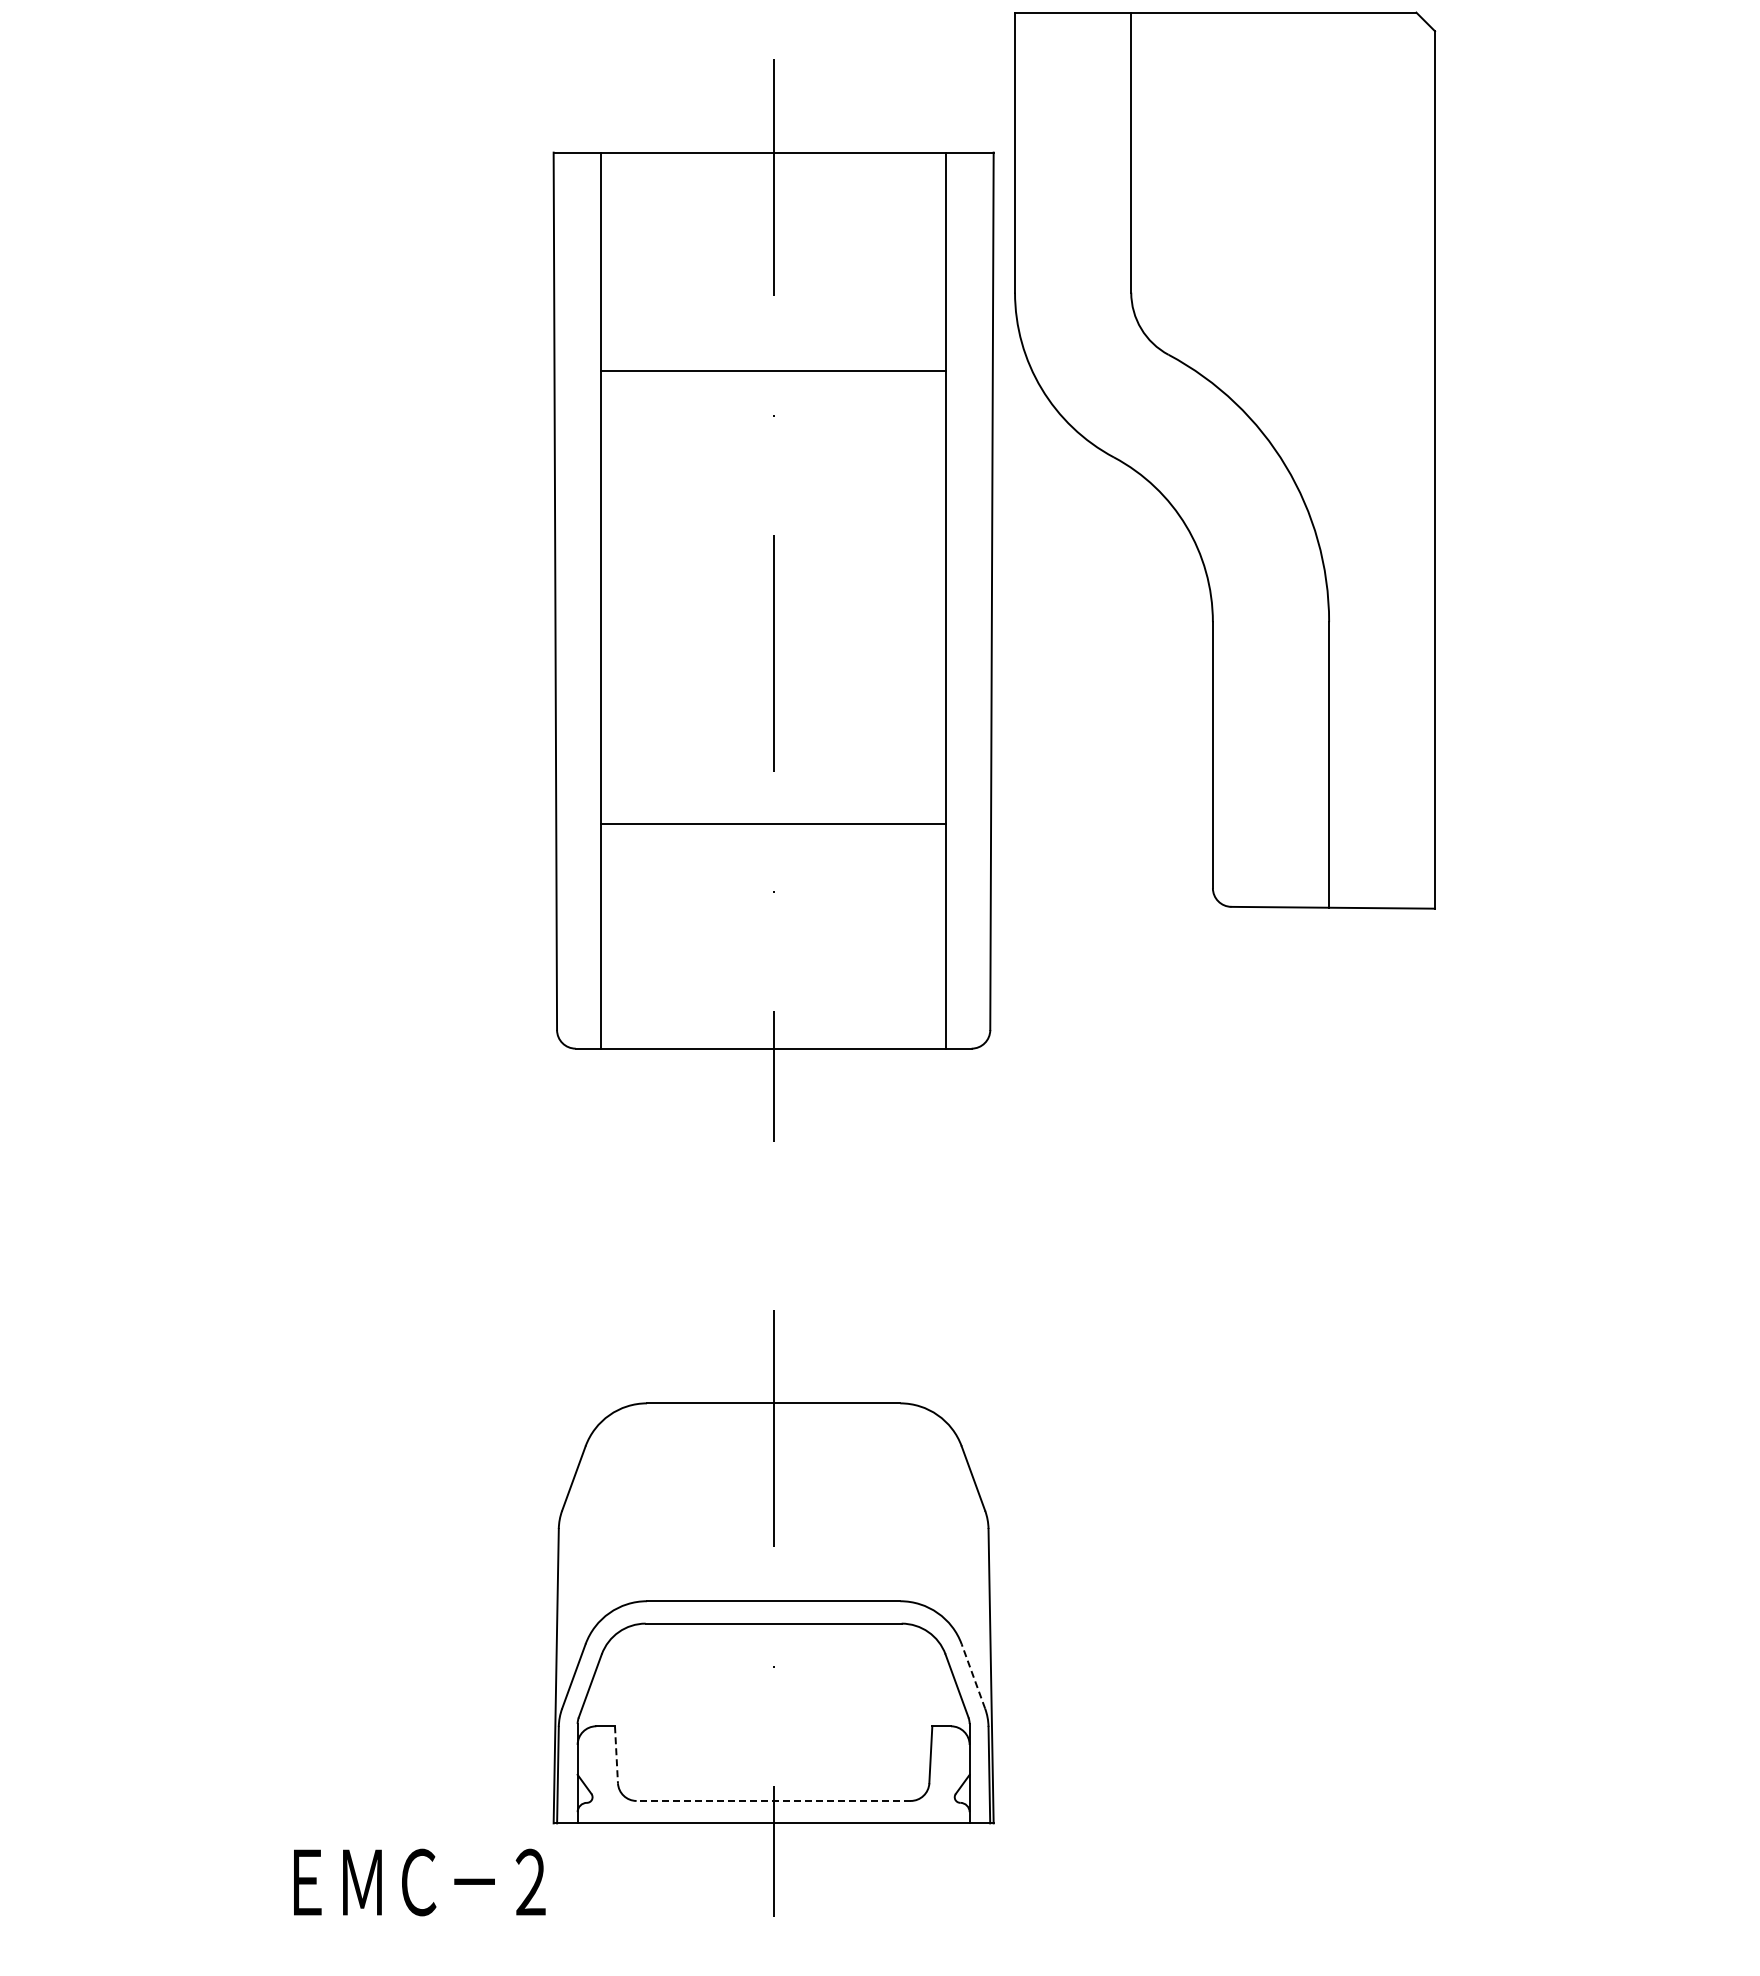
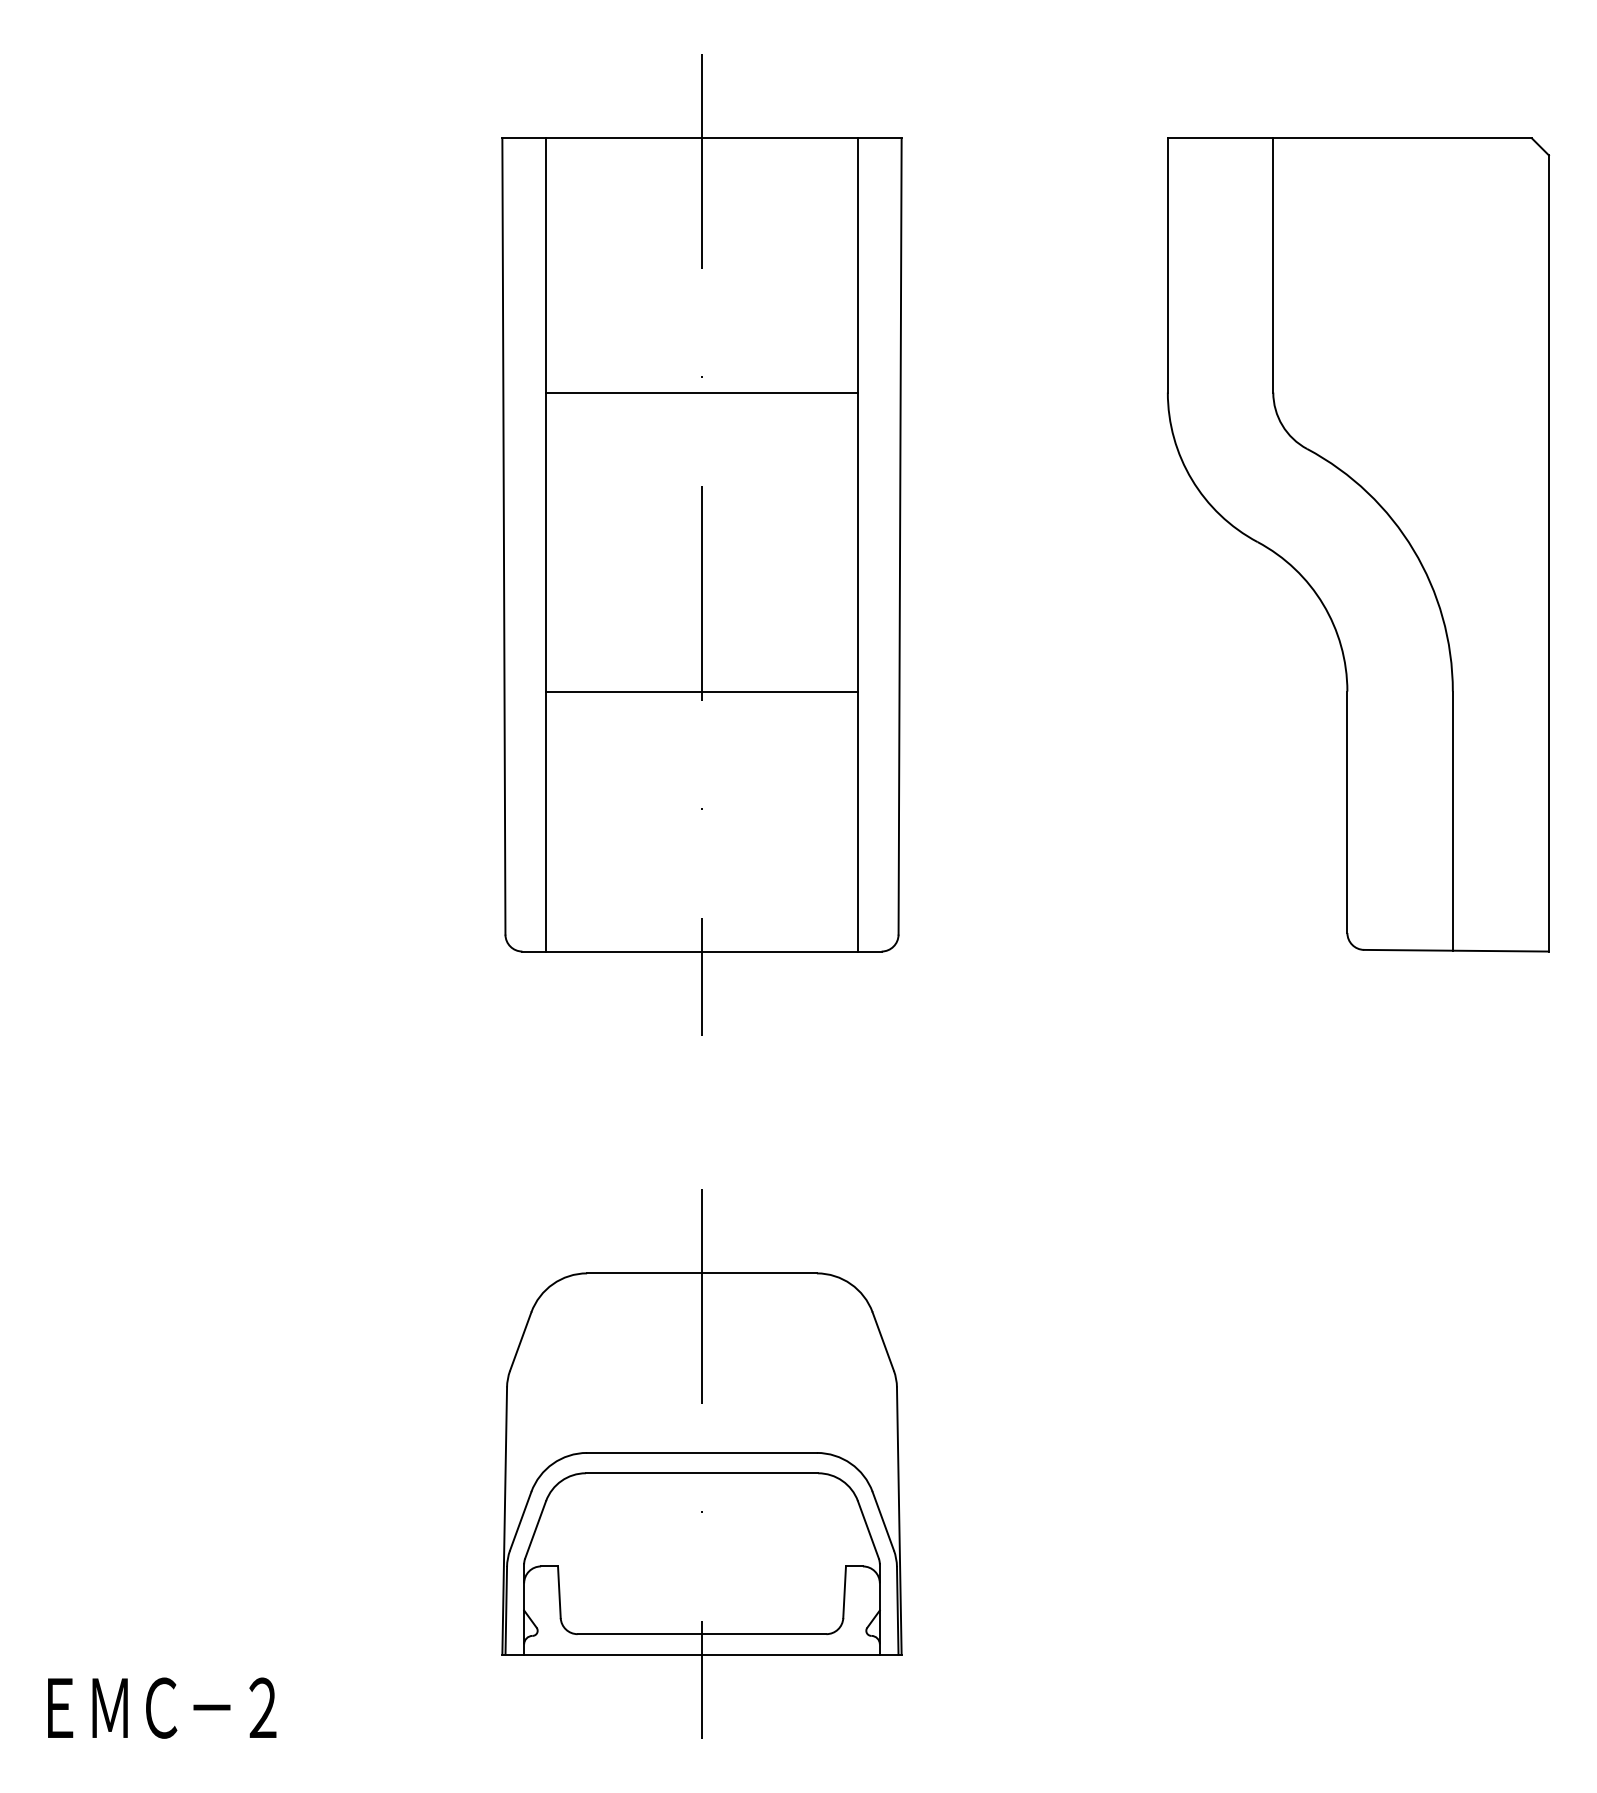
line: (773, 370) -> (701, 392), moved
part: (1225, 460) -> (1358, 544), moved
line: (773, 824) -> (701, 691), moved
line: (973, 1675) -> (883, 1520), dashed -> solid
line: (616, 1754) -> (559, 1592), dashed -> solid
line: (773, 1800) -> (701, 1633), dashed -> solid
text: (419, 1882) -> (161, 1708), moved

